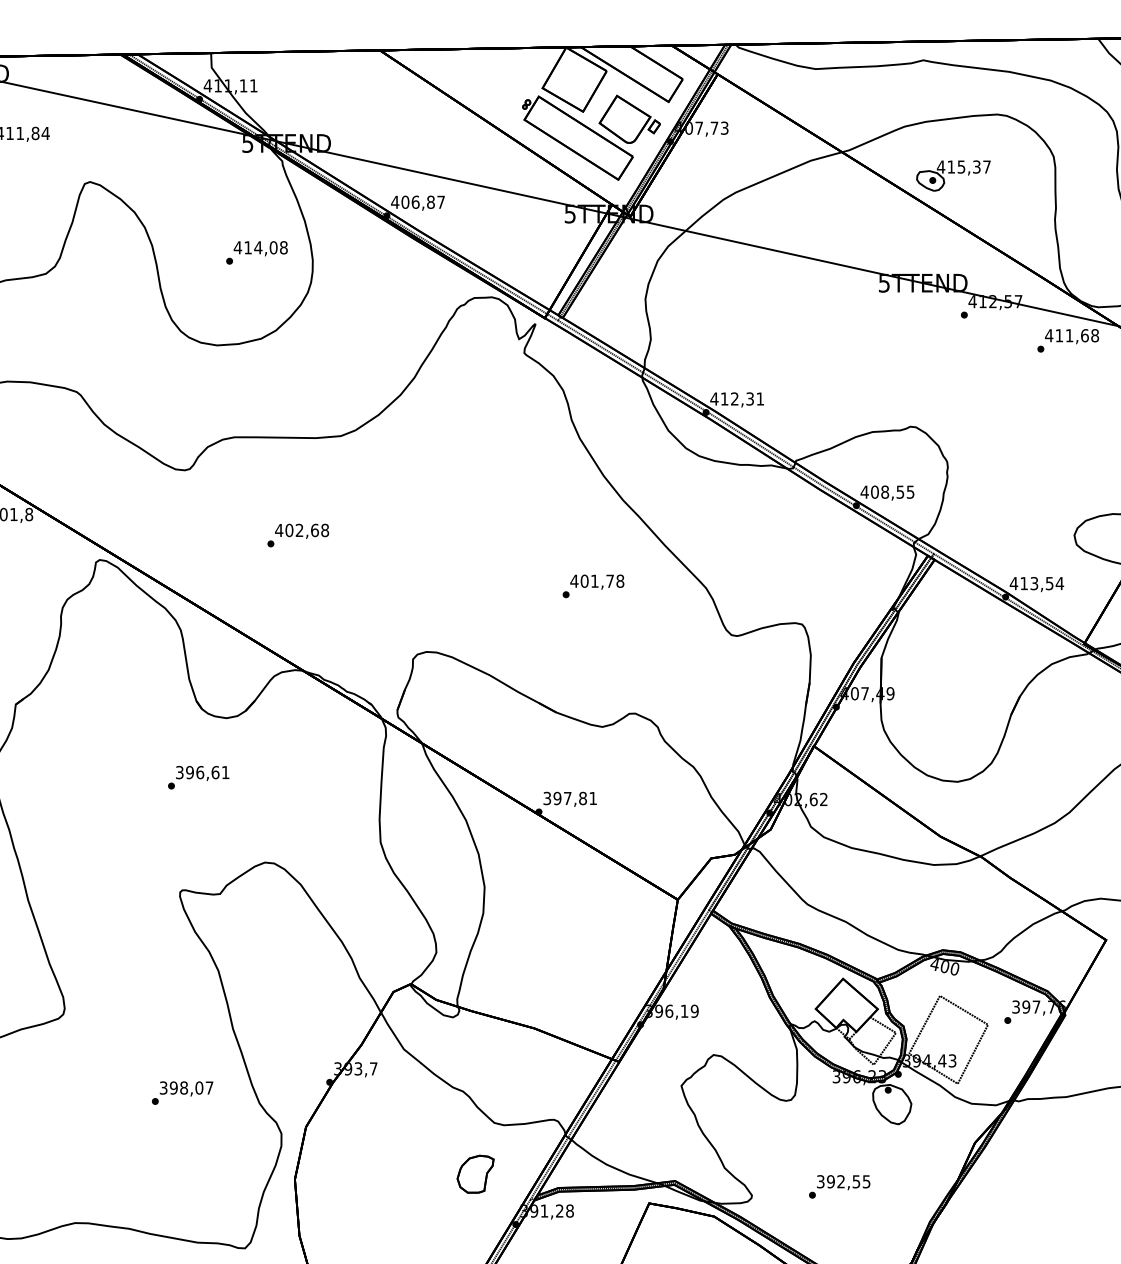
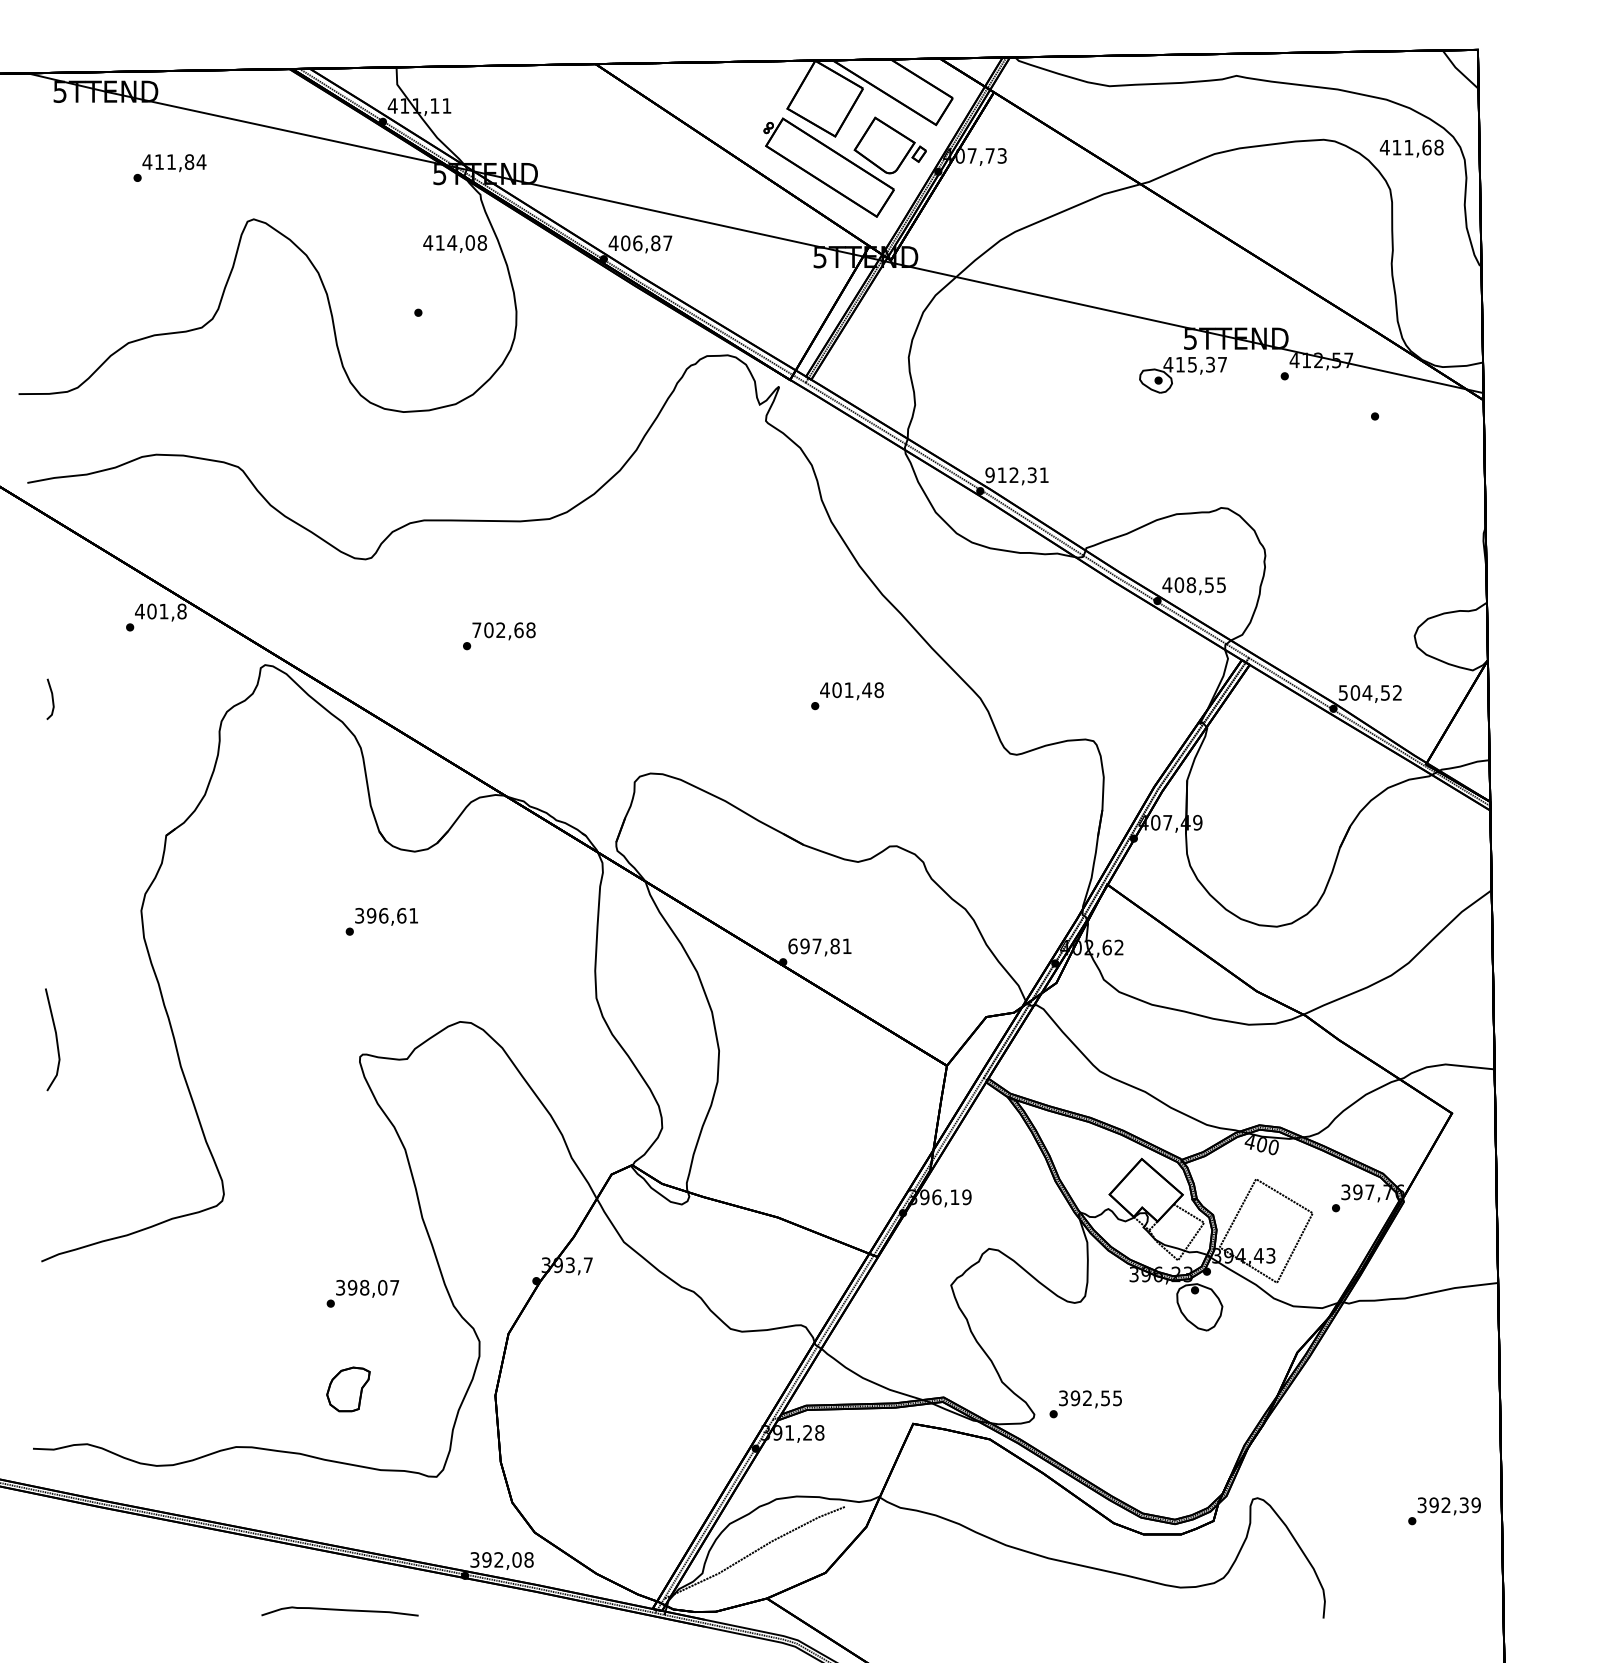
part: (953, 175) -> (1182, 374), moved
text: (260, 248) -> (454, 243), moved
text: (1071, 336) -> (1411, 148), moved
text: (714, 399) -> (990, 475), 412,31 -> 912,31
text: (278, 529) -> (476, 629), 402,68 -> 702,68
text: (610, 580) -> (867, 689), 401,78 -> 401,48
text: (1037, 583) -> (1370, 692), 413,54 -> 504,52
text: (546, 798) -> (792, 946), 397,81 -> 697,81
part: (475, 1174) -> (348, 1389), moved
text: (839, 1187) -> (1085, 1404), moved

